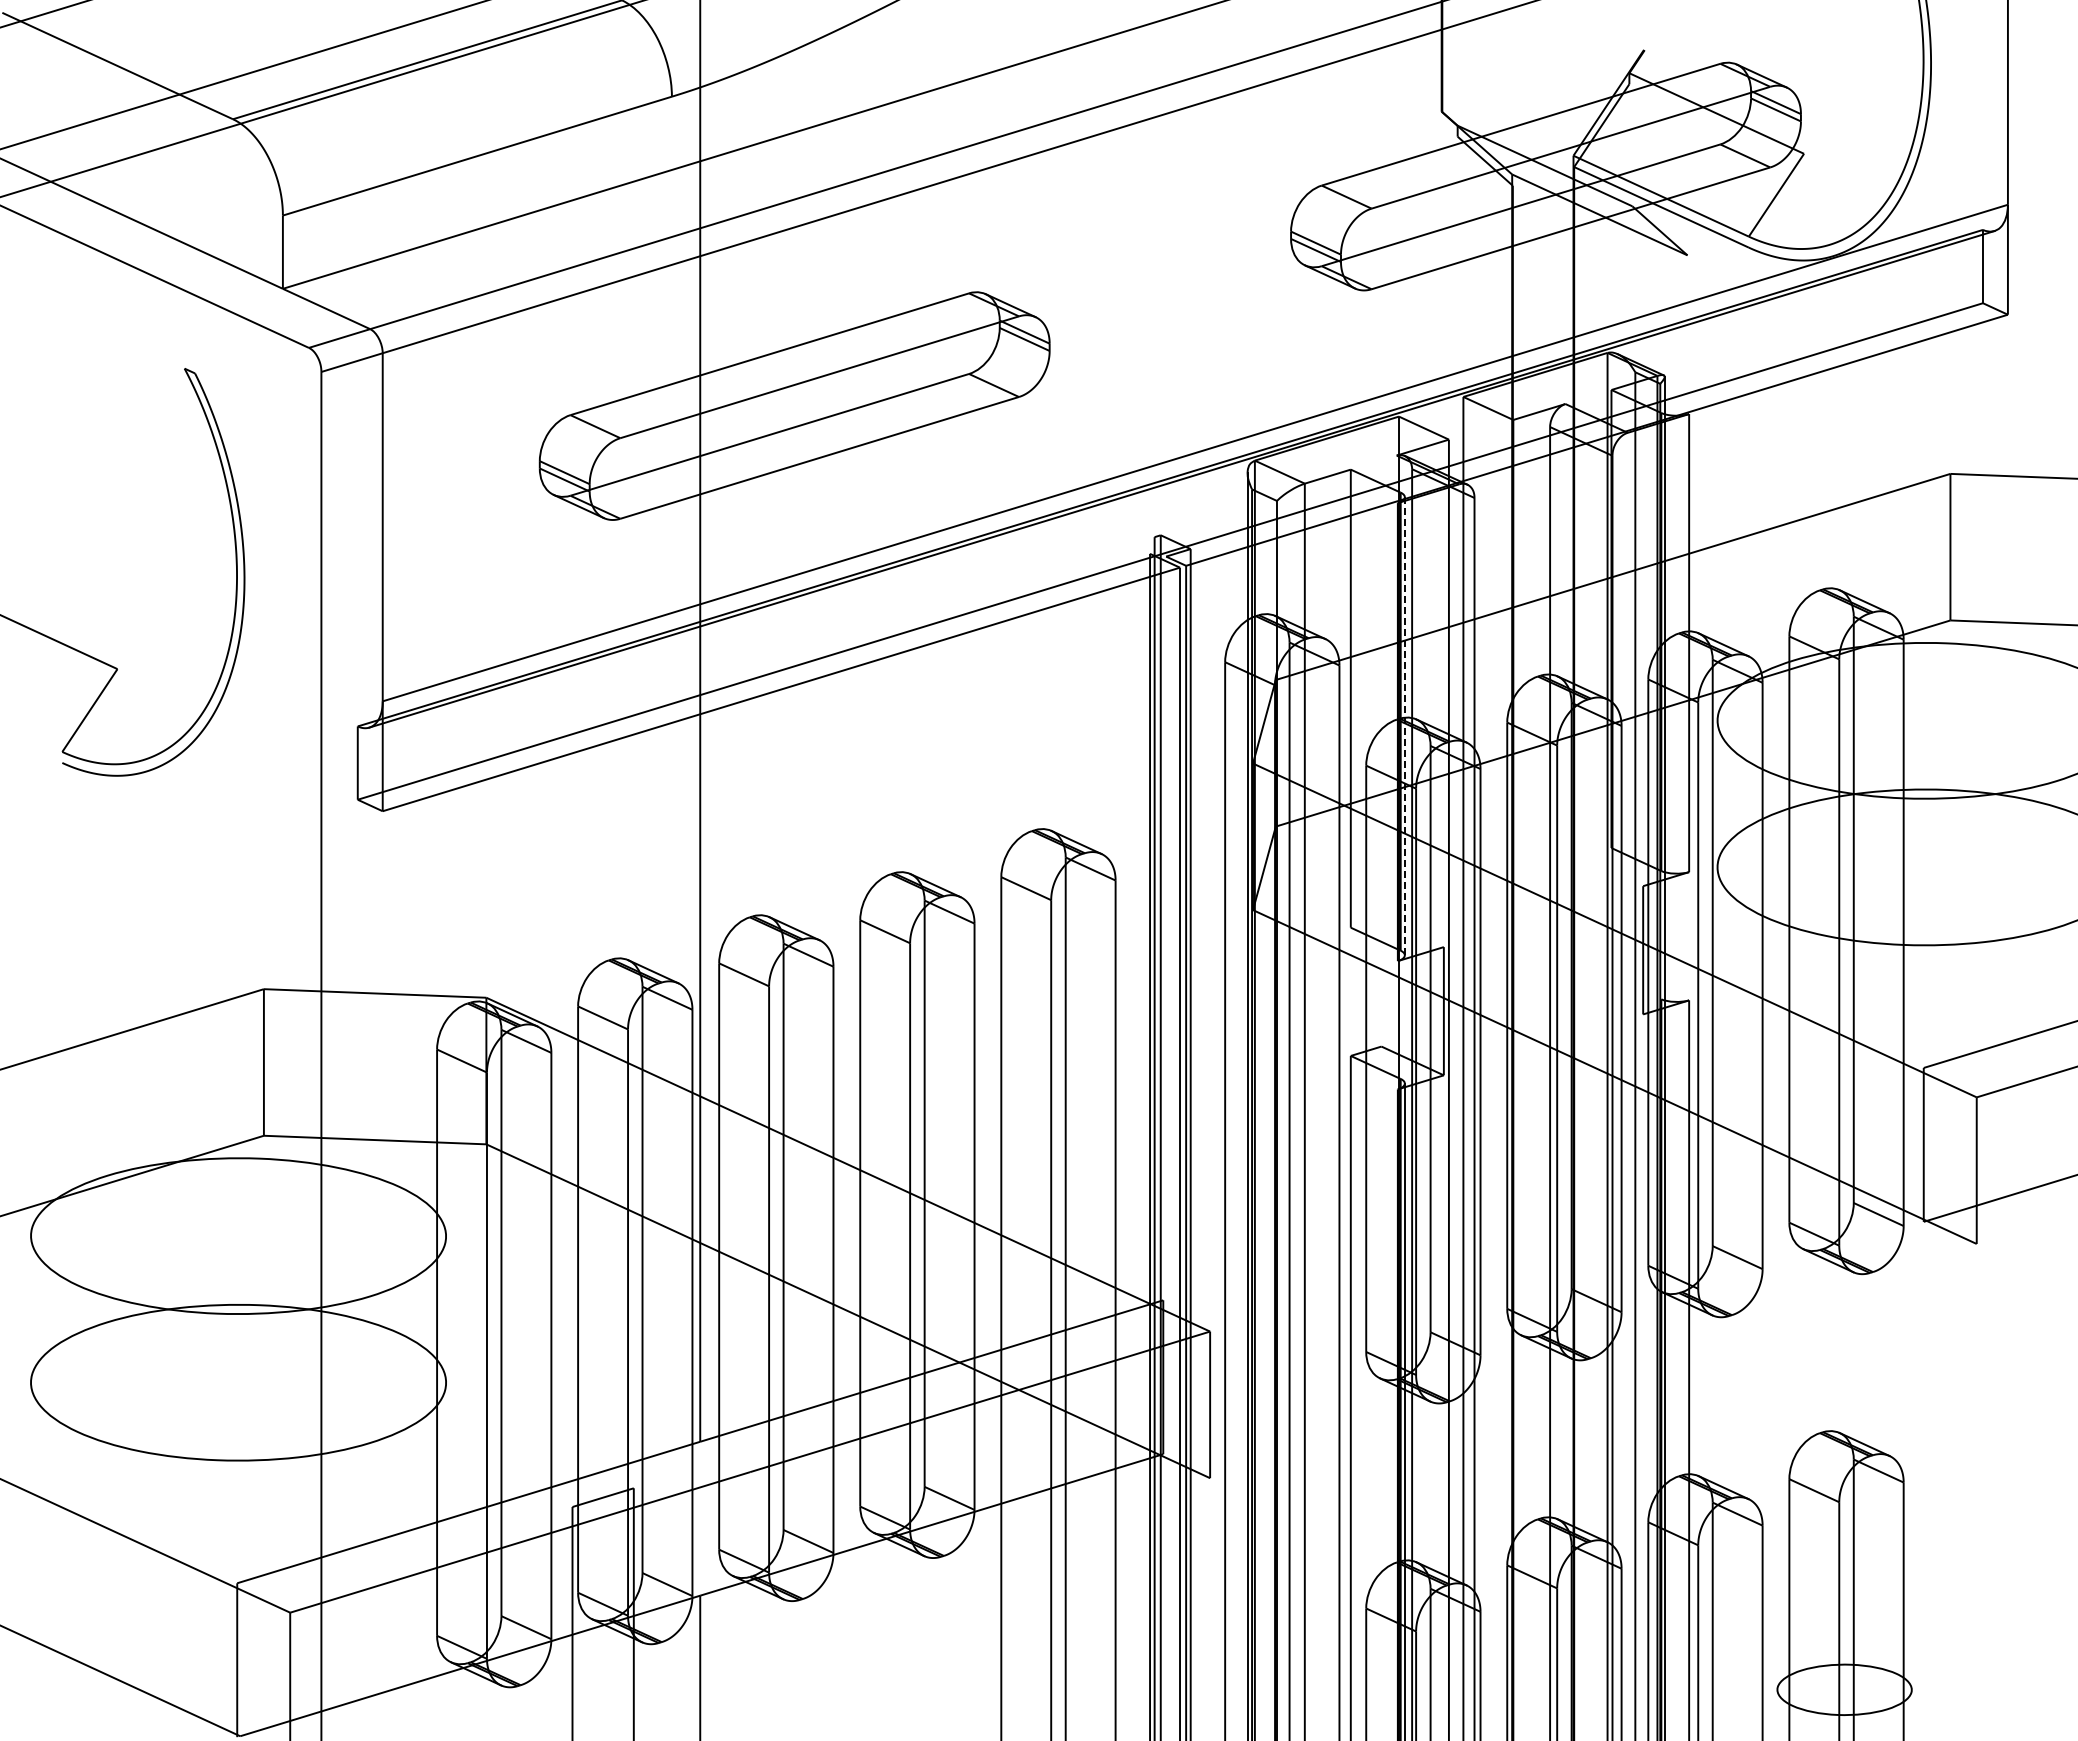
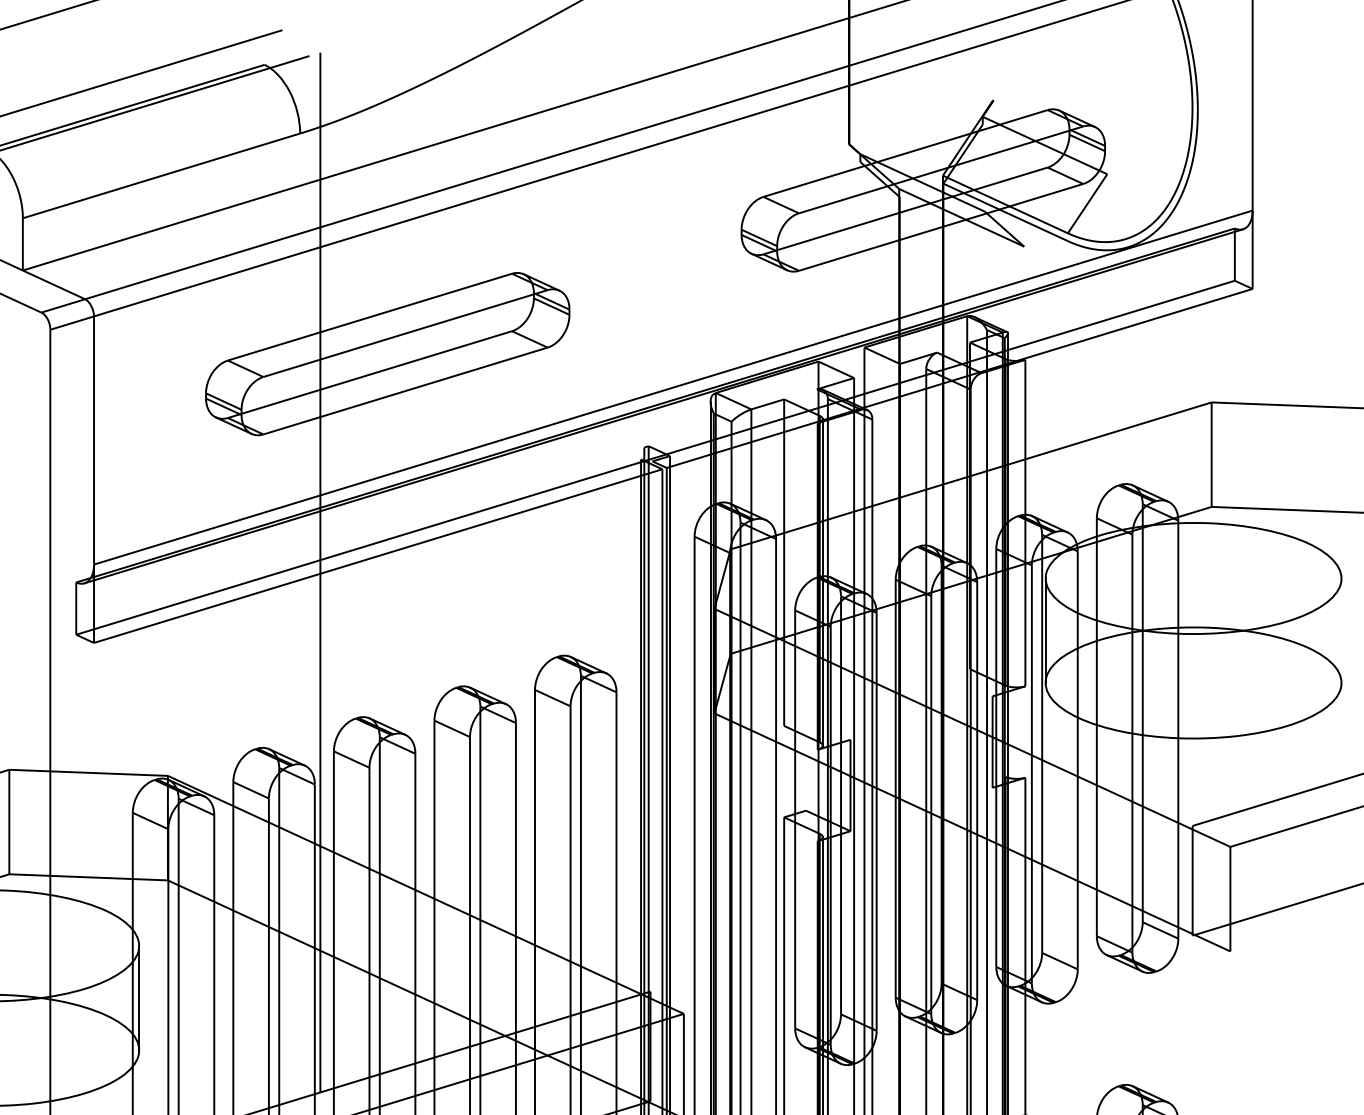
line: (1405, 725) -> (823, 581), dashed -> solid
line: (1717, 793) -> (1045, 630), added
line: (446, 1309) -> (139, 998), added

